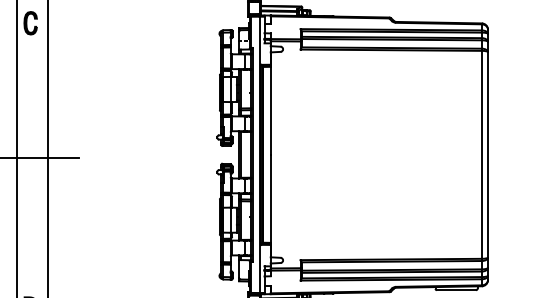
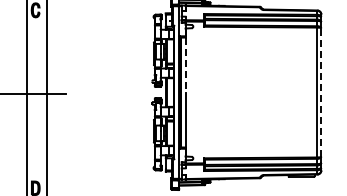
line: (270, 111) -> (185, 65), solid -> dashed
line: (488, 154) -> (321, 92), solid -> dashed

